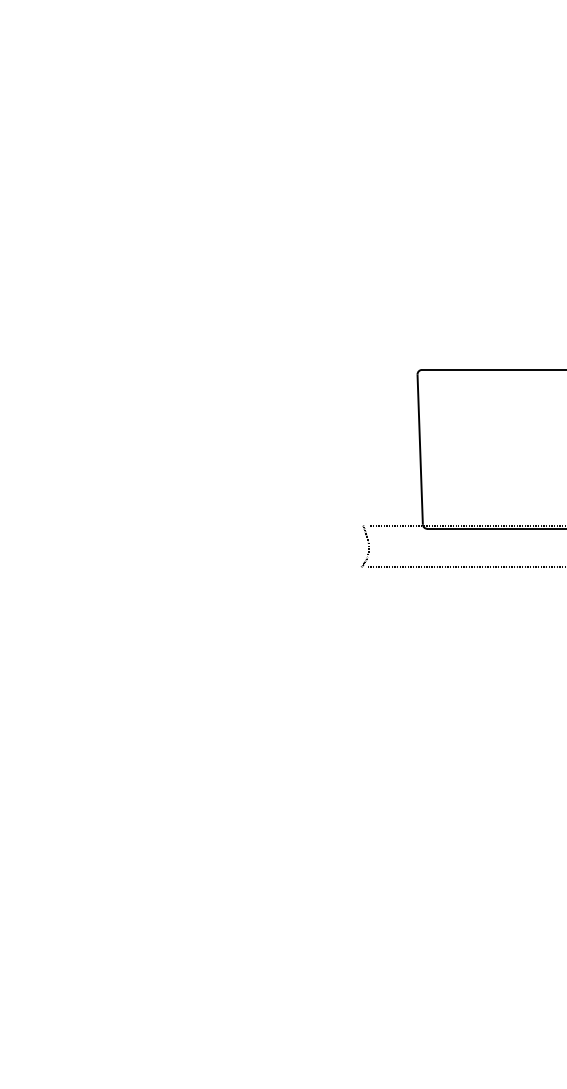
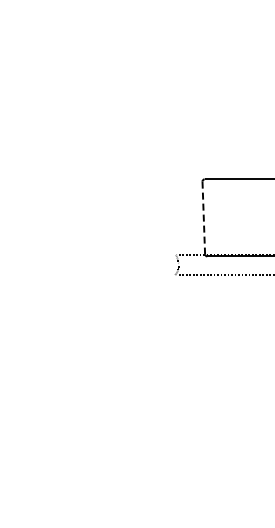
line: (419, 450) -> (203, 218), solid -> dashed

